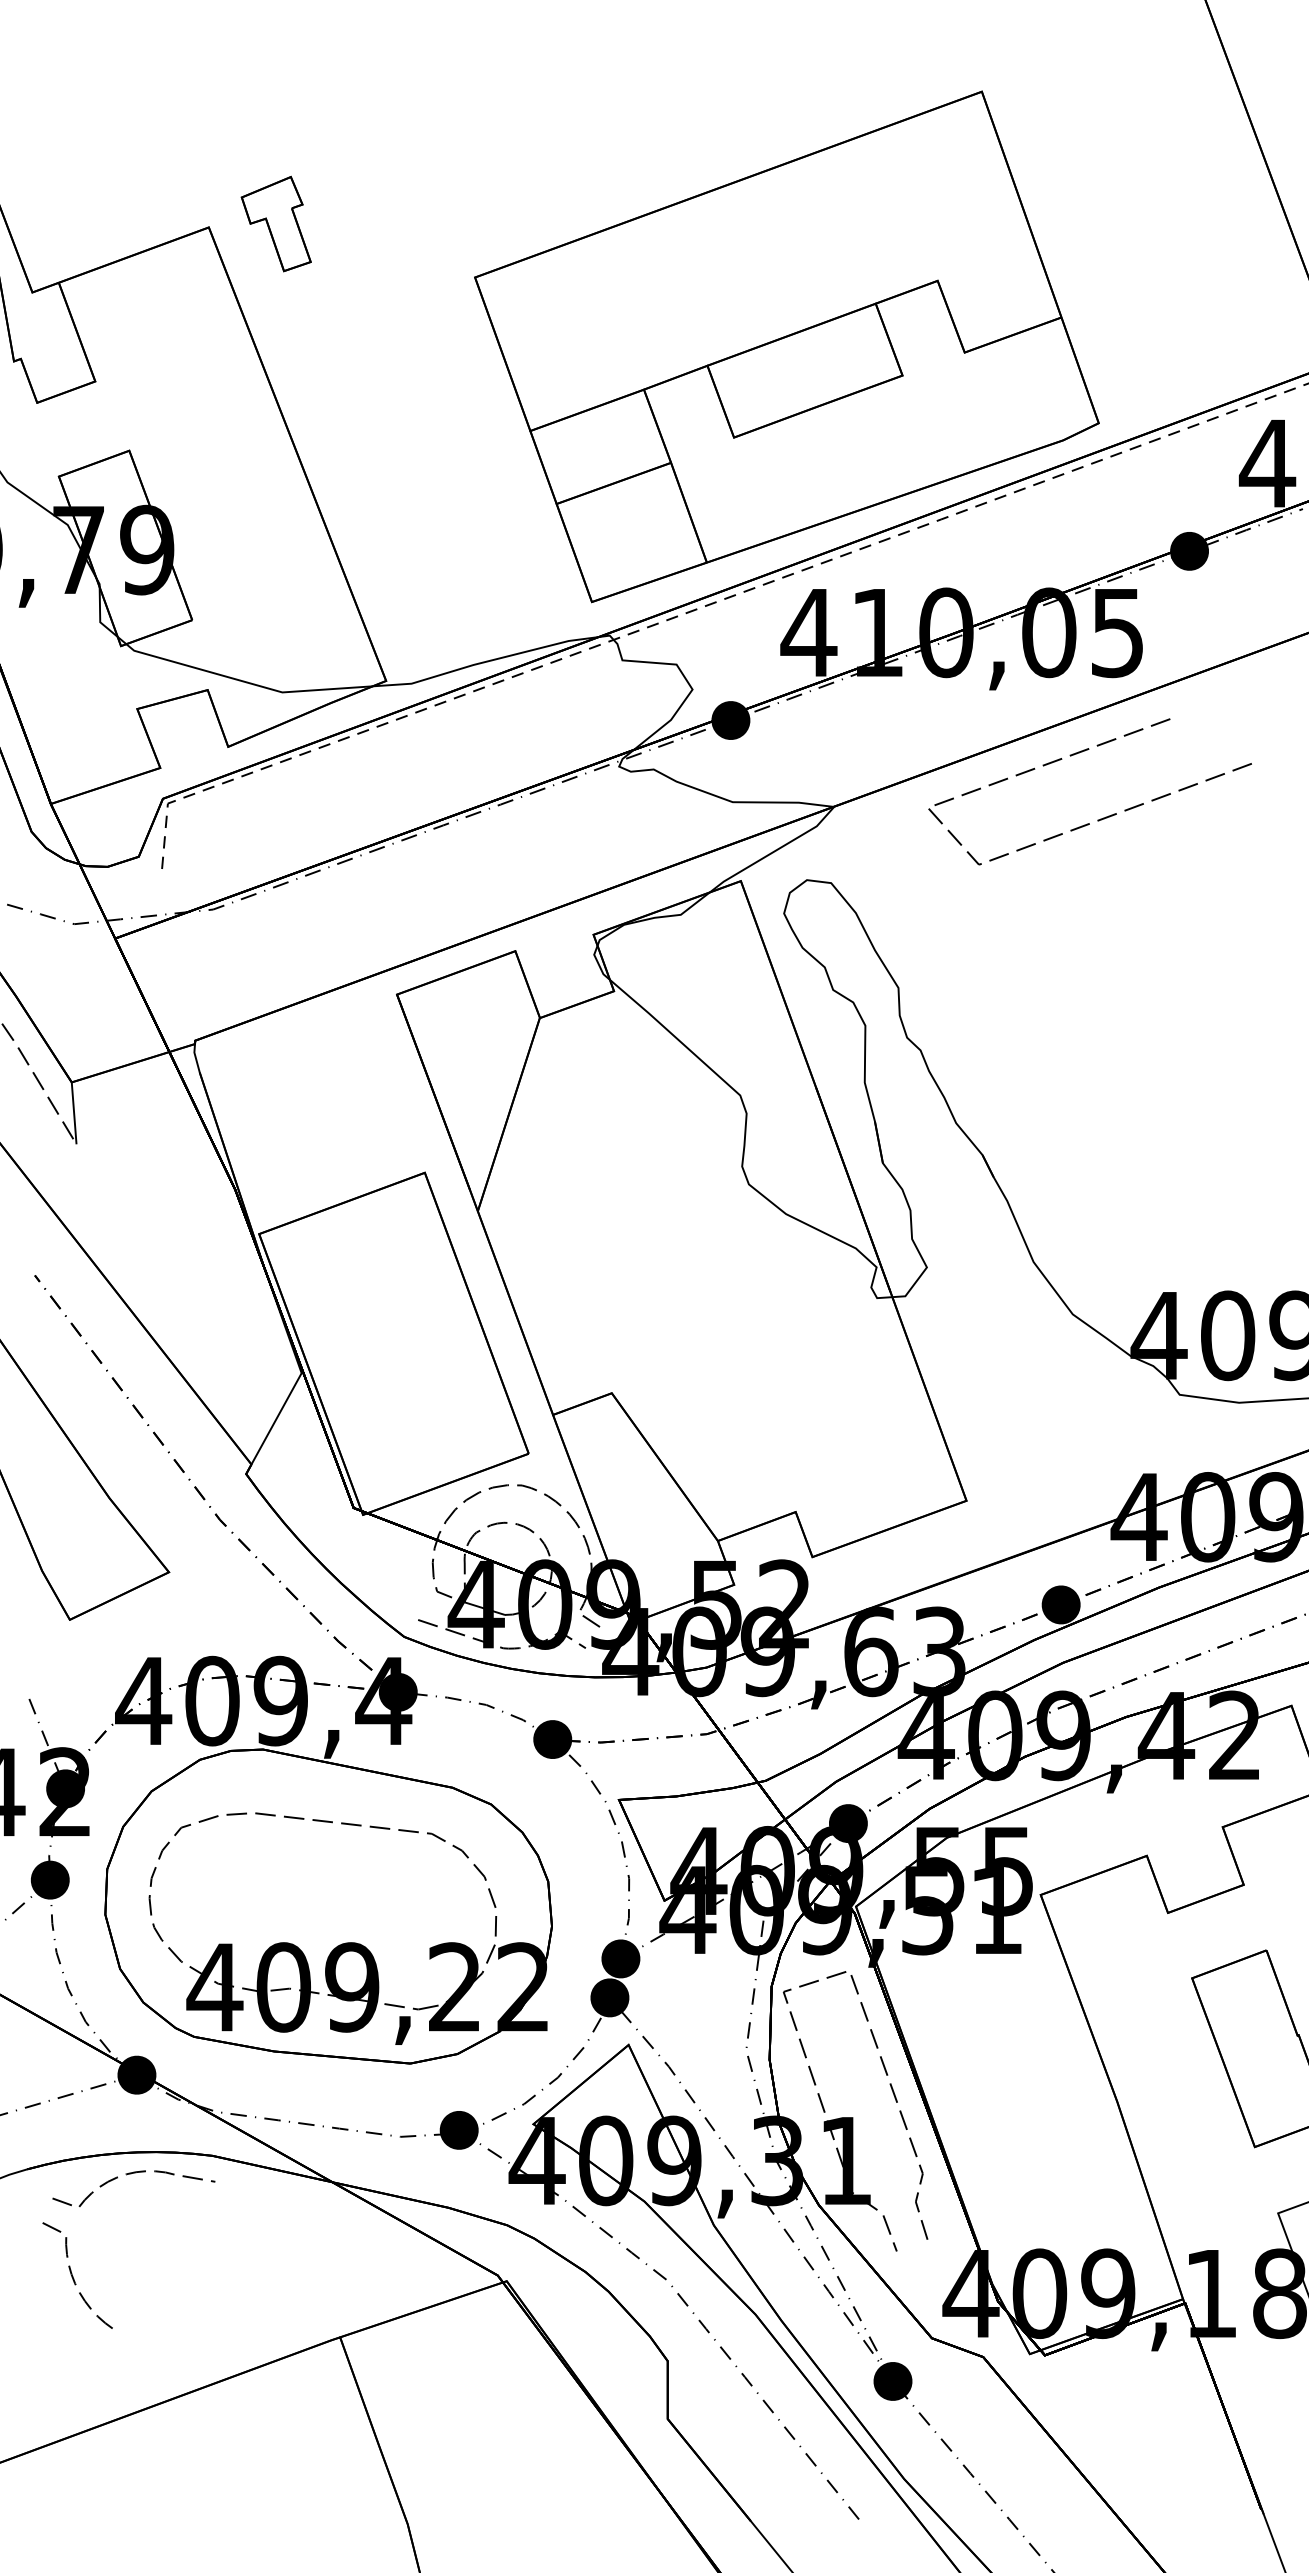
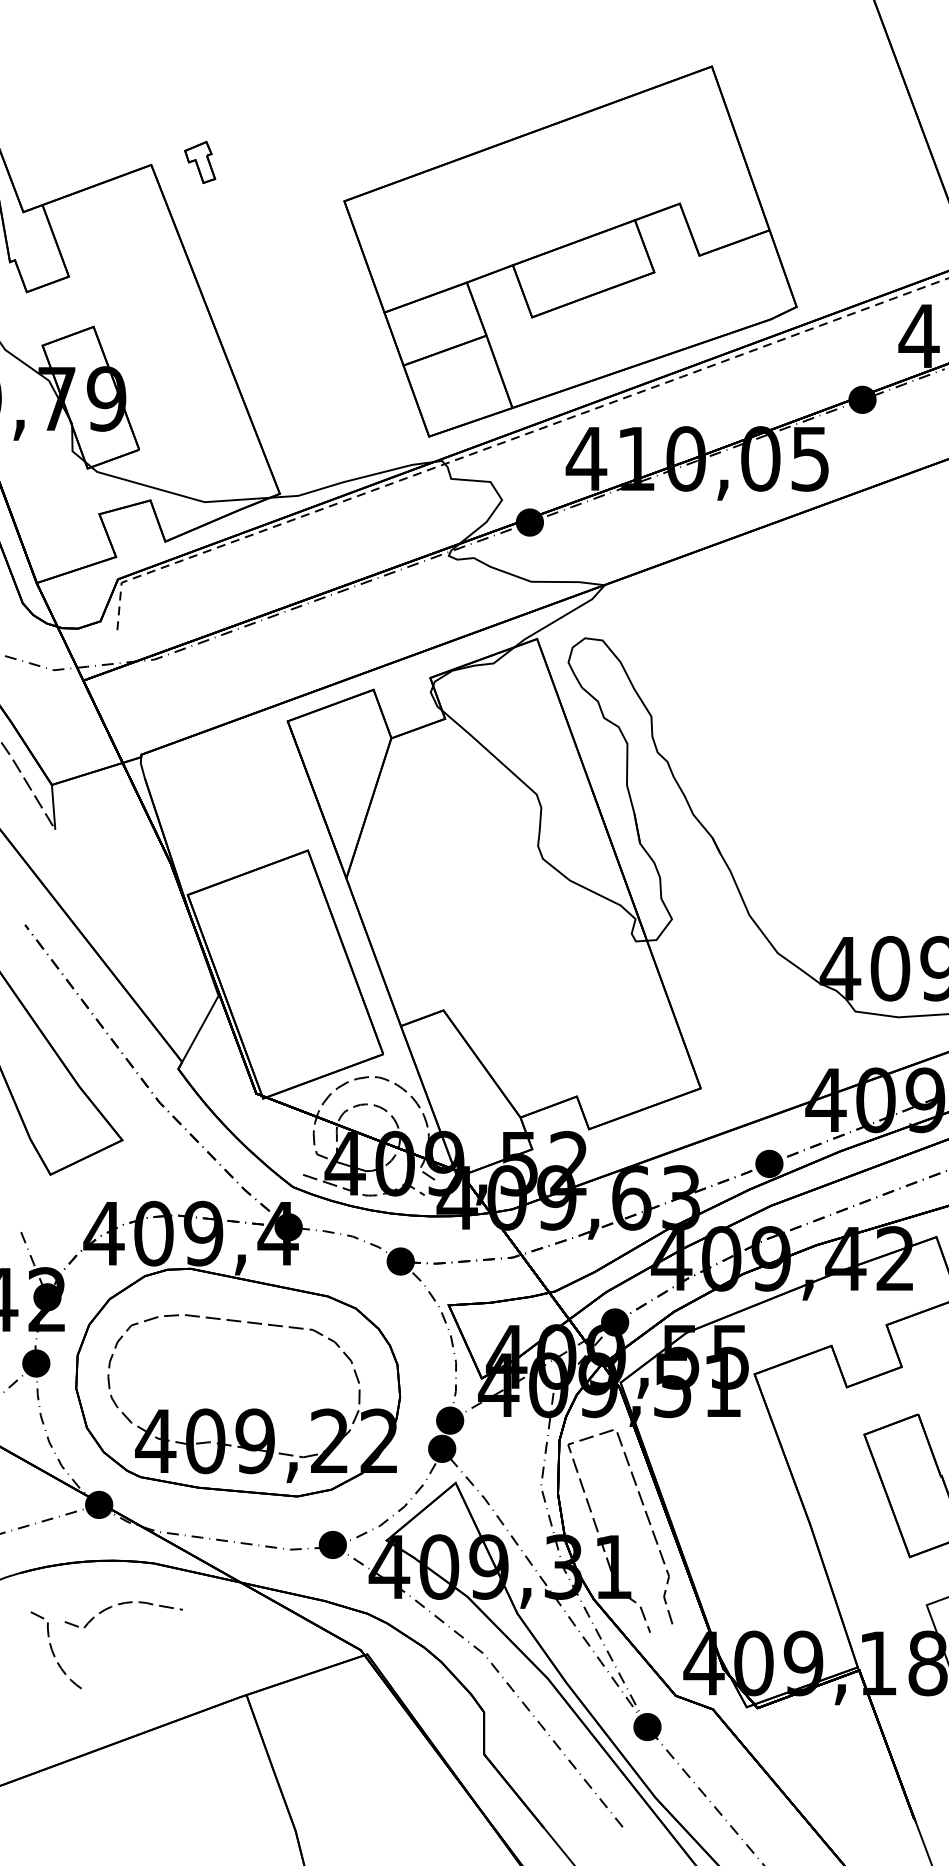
part: (275, 223) -> (199, 162), size x0.6
line: (1097, 819) -> (795, 594), removed
curve: (131, 2174) -> (122, 1604), moved

